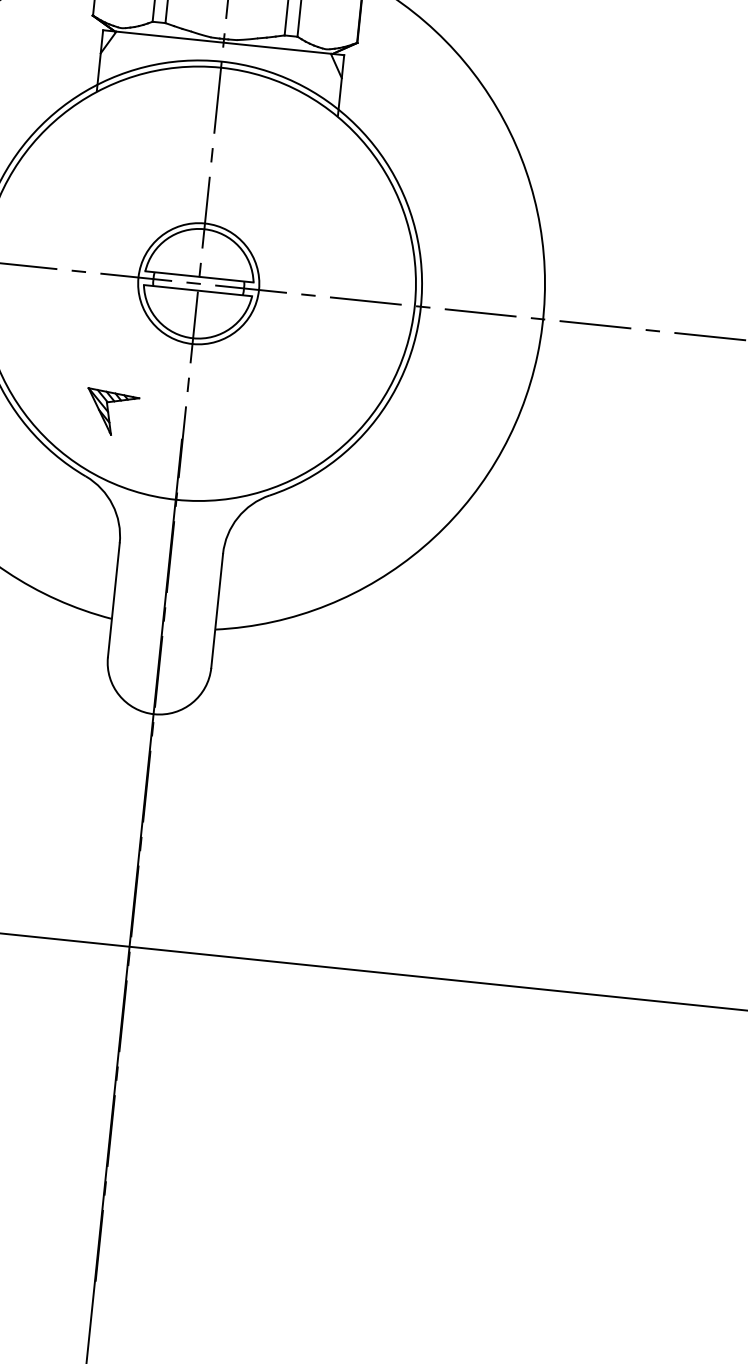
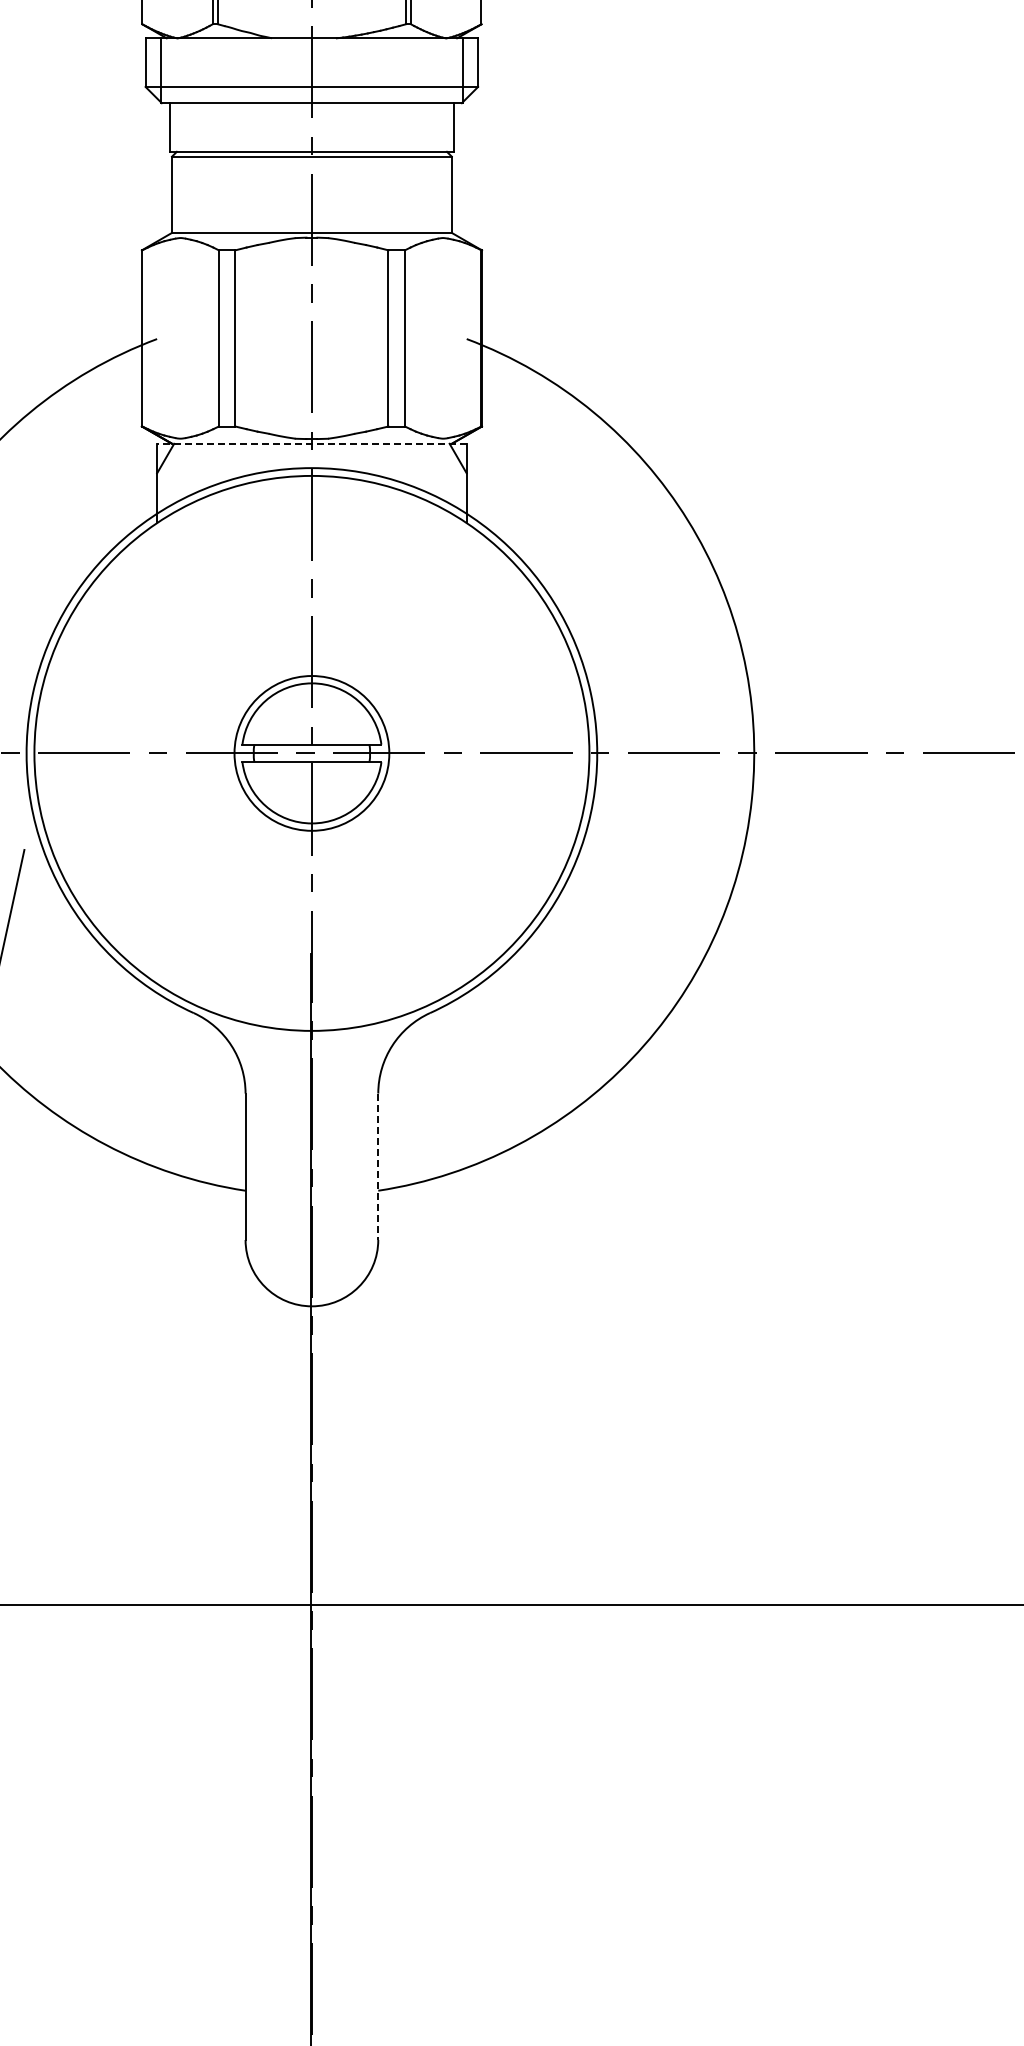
line: (223, 42) -> (311, 443), solid -> dashed
part: (111, 412) -> (218, 928), removed
line: (217, 611) -> (378, 1167), solid -> dashed

